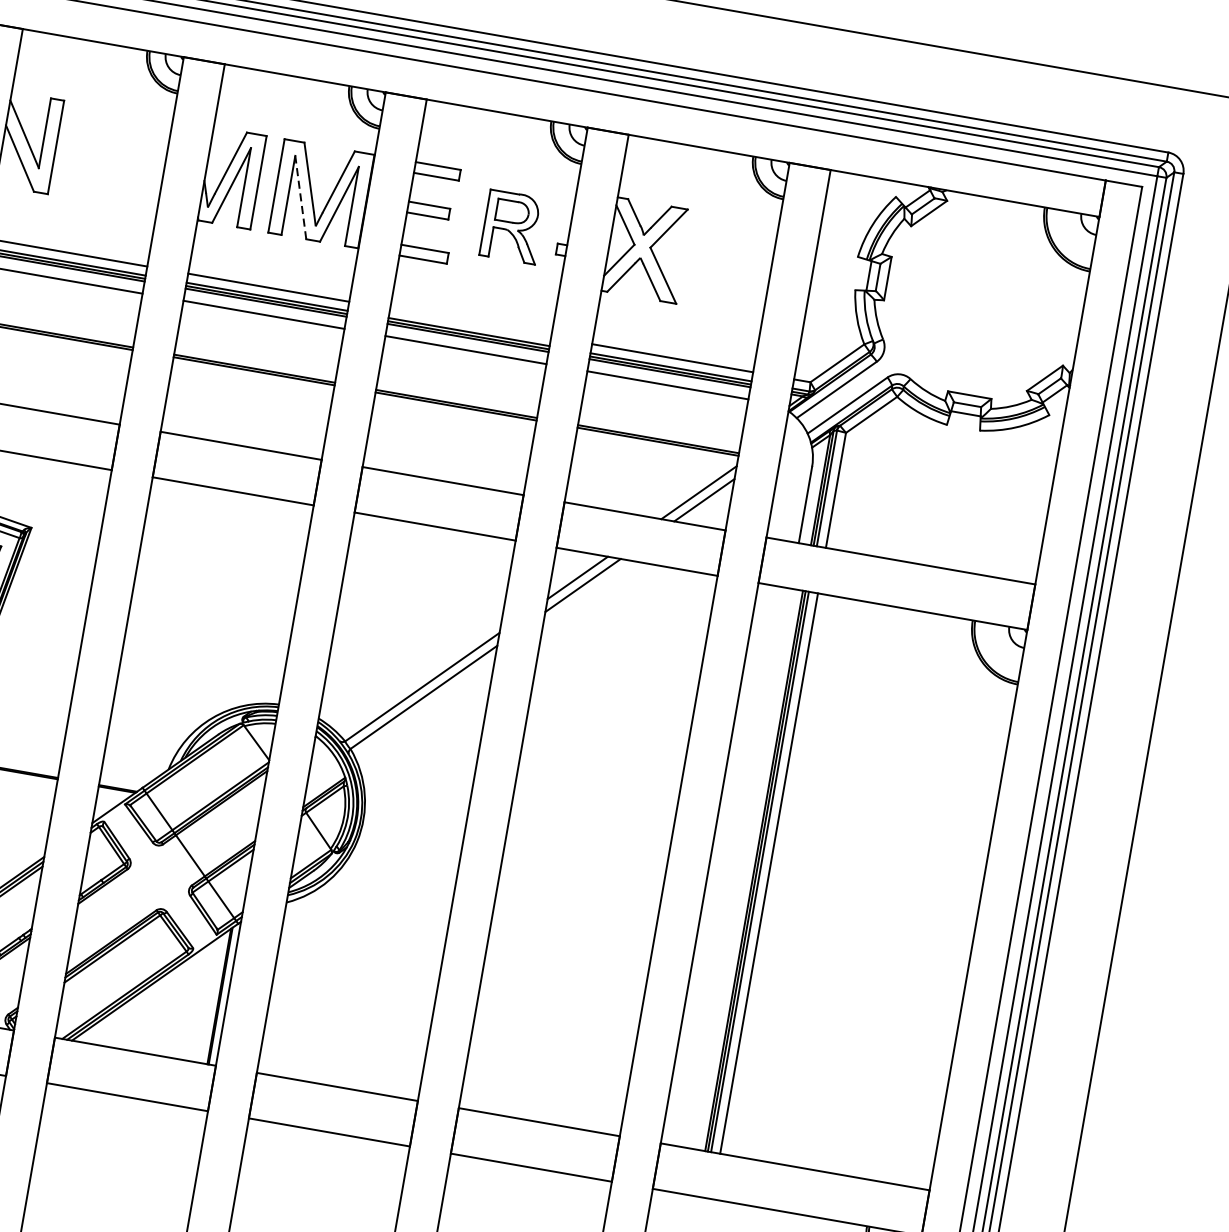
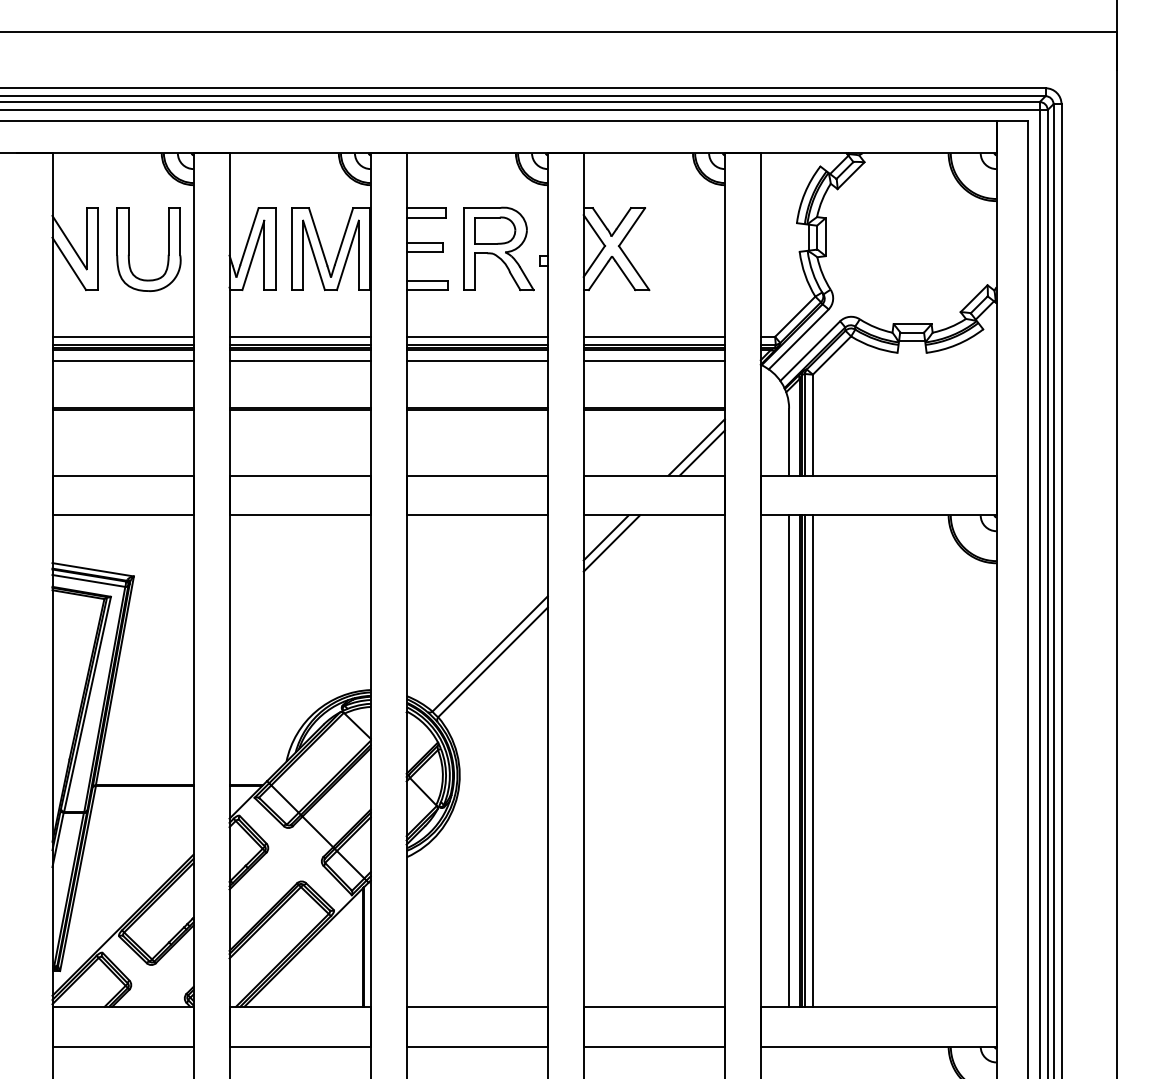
part: (91, 154) -> (129, 249), added
line: (300, 196) -> (313, 254), dashed -> solid
part: (512, 226) -> (498, 248), size x1.43
line: (469, 322) -> (476, 336), added
line: (742, 868) -> (789, 760), added

